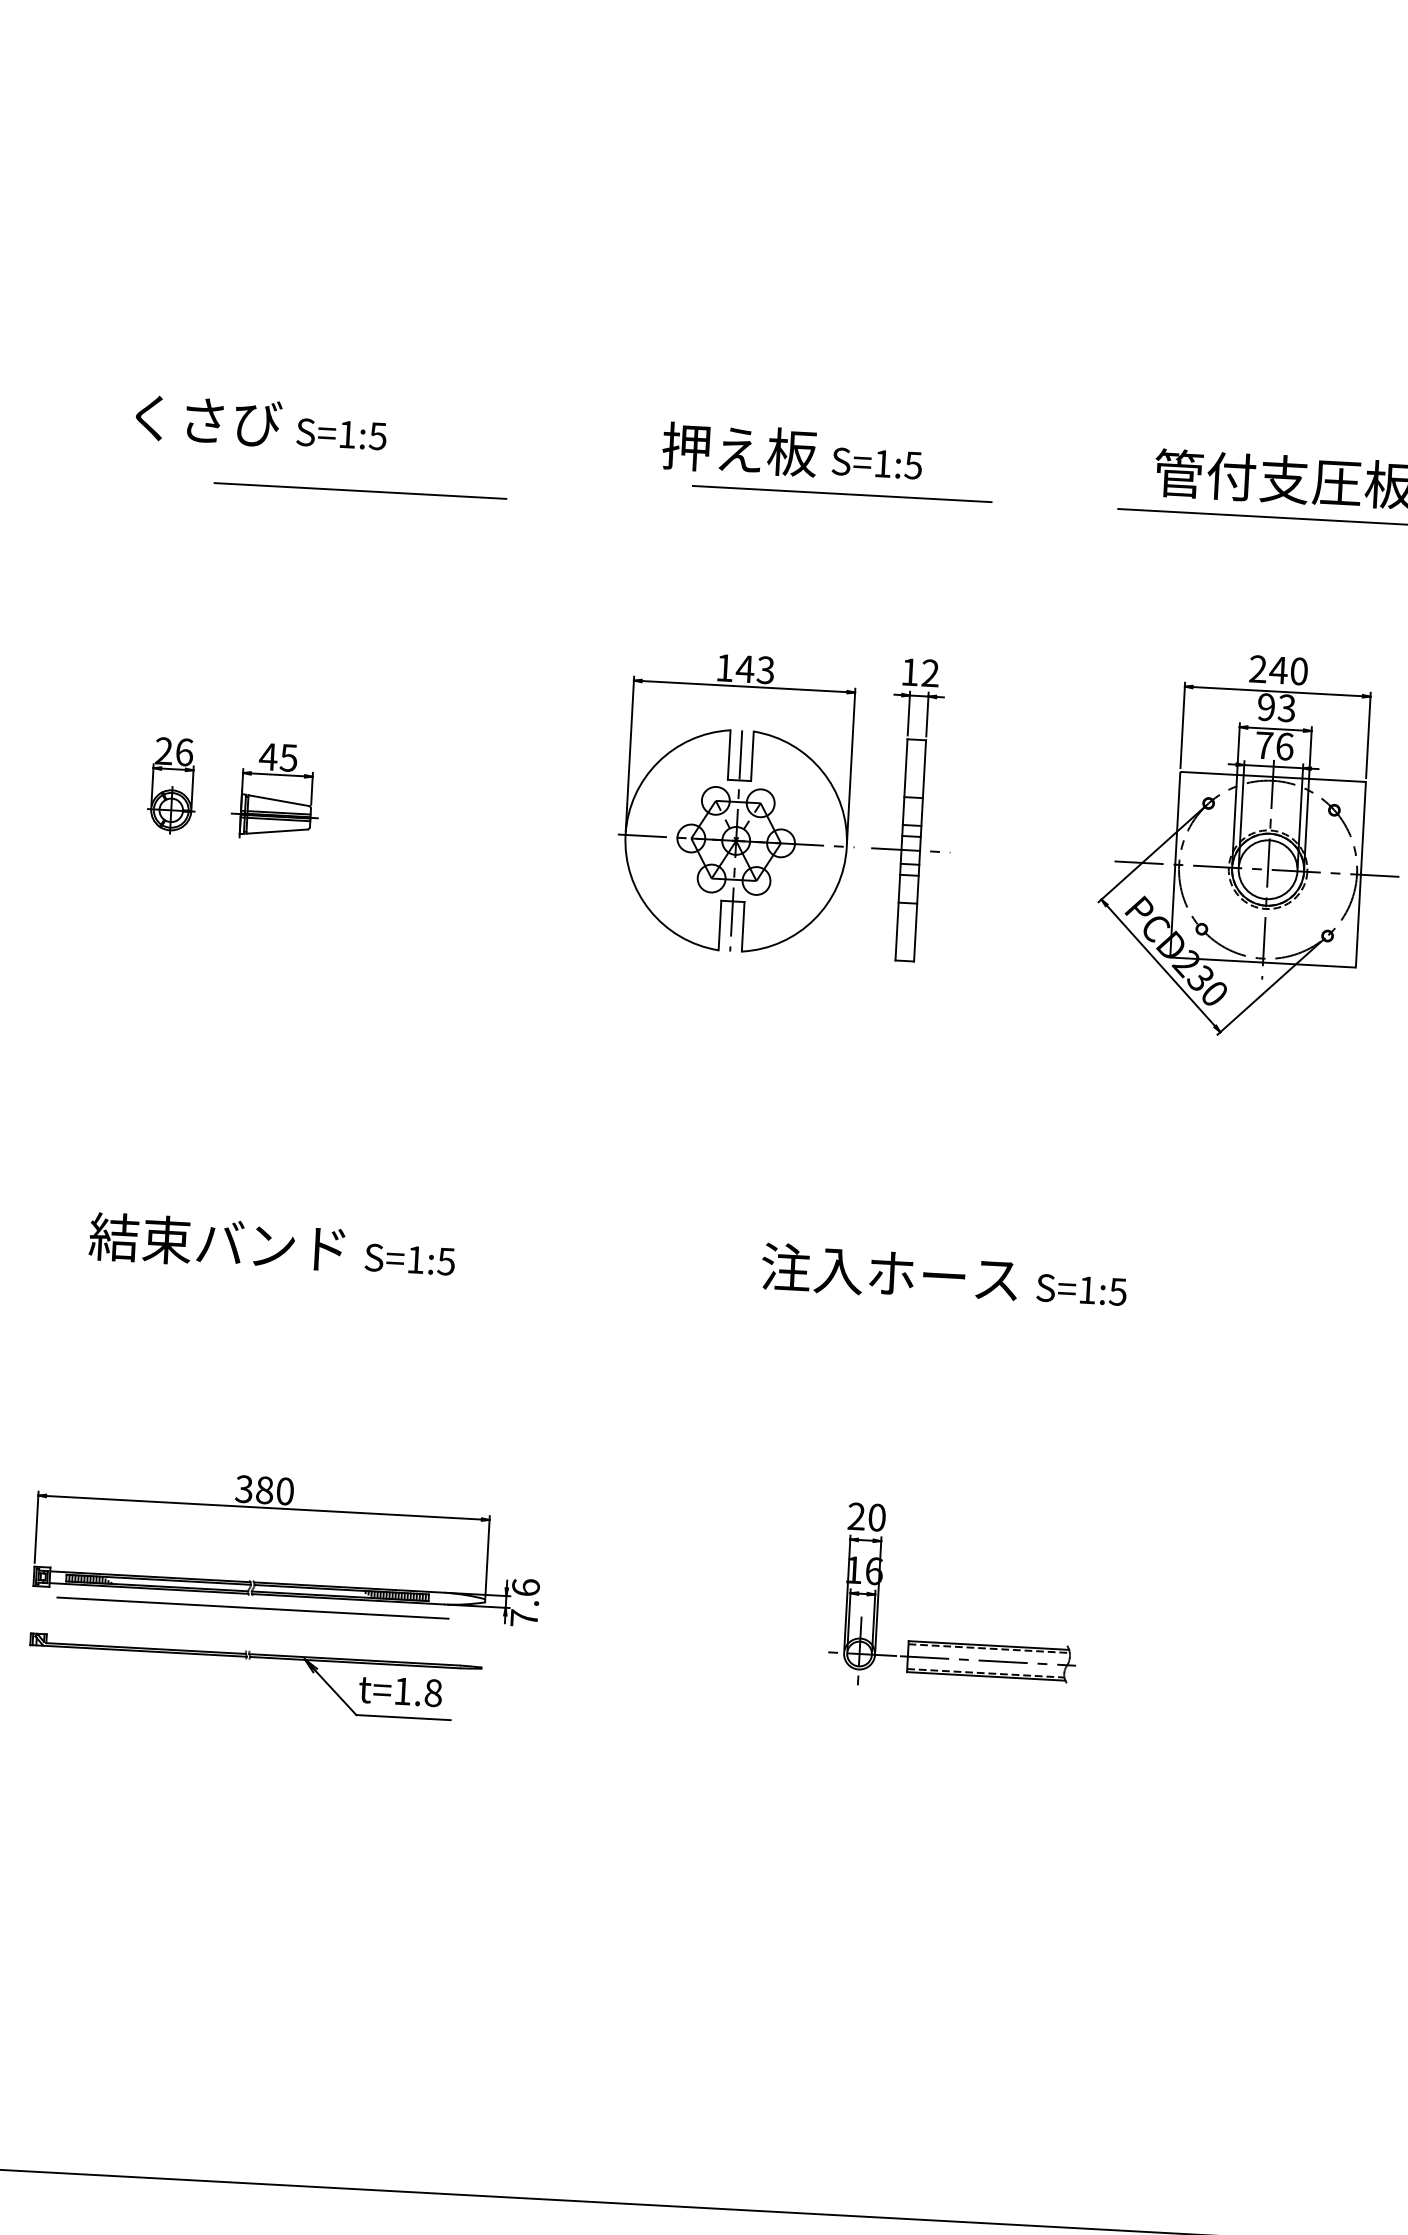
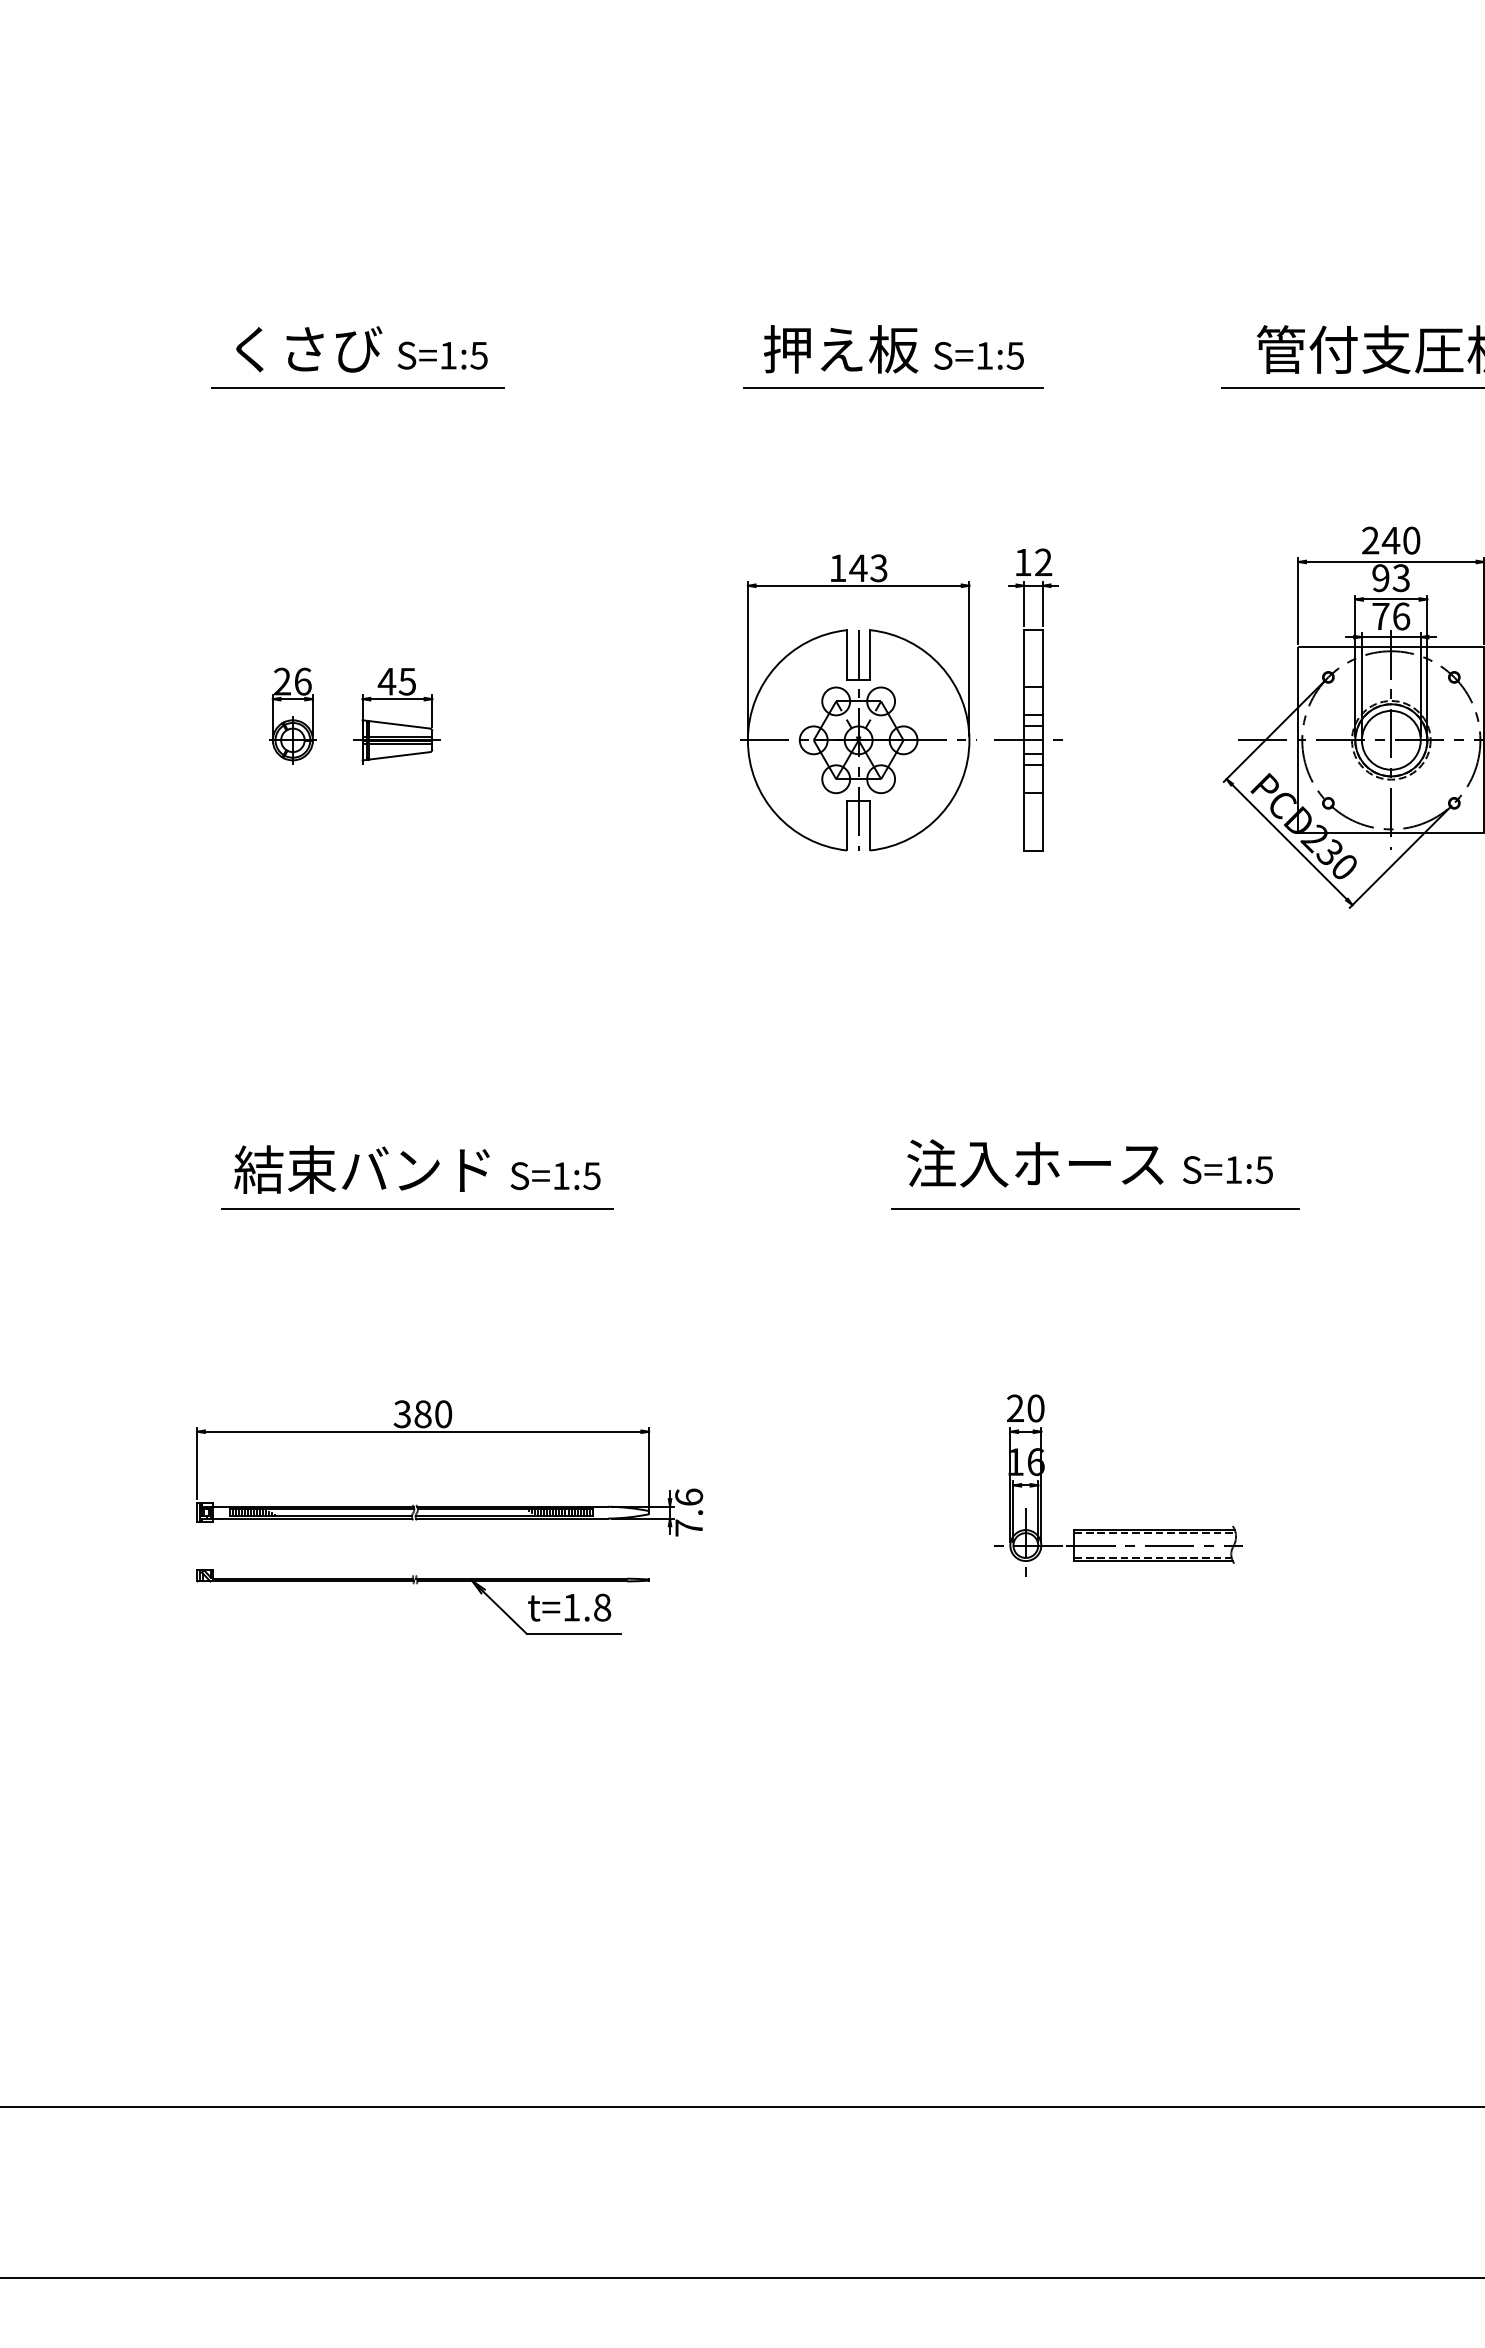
line: (360, 490) -> (357, 387), moved
line: (841, 493) -> (893, 387), moved
line: (947, 1321) -> (1095, 1208), added
line: (252, 1608) -> (417, 1208), moved

